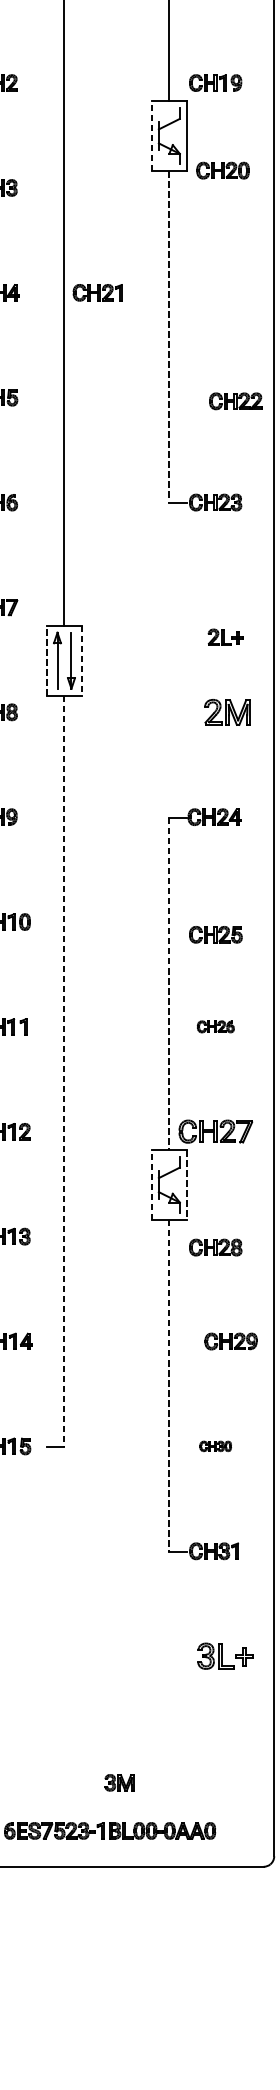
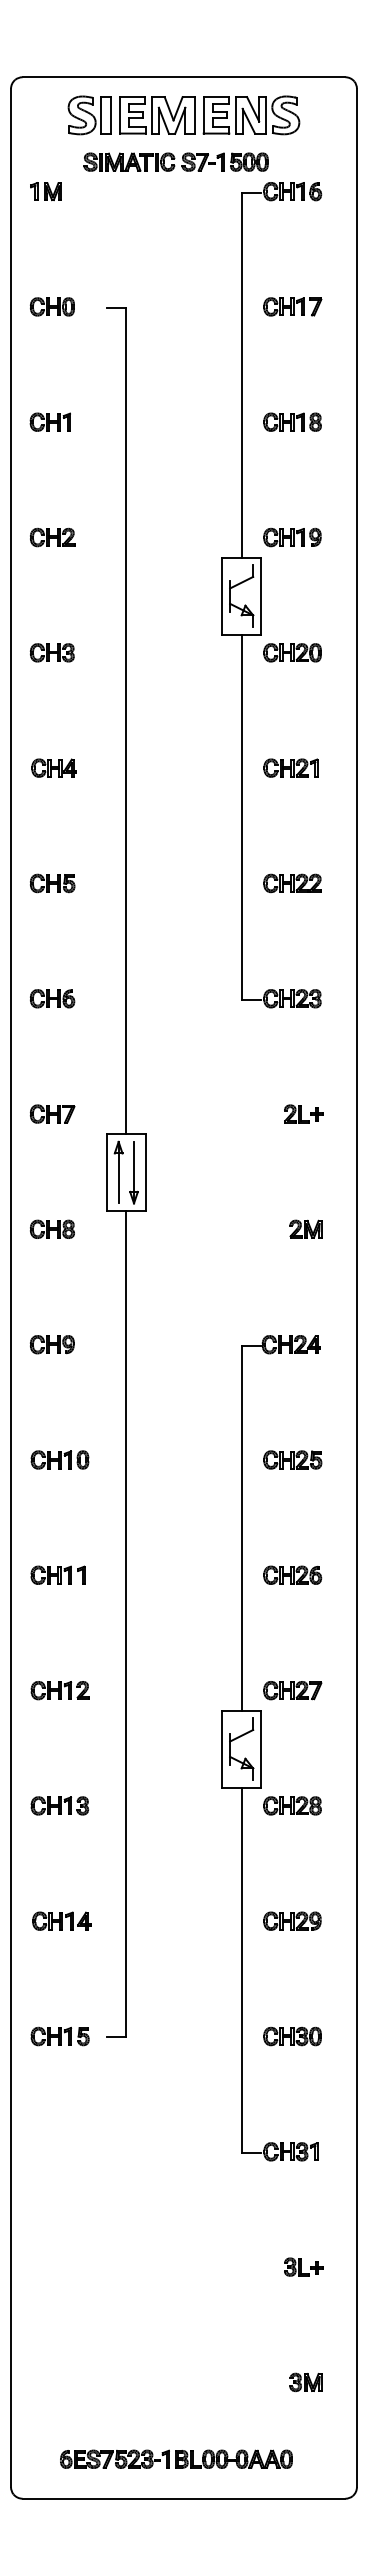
line: (151, 135) -> (222, 595), dashed -> solid
part: (222, 170) -> (292, 652), moved
part: (97, 292) -> (290, 767), moved
line: (169, 337) -> (241, 817), dashed -> solid
part: (235, 401) -> (292, 883), moved
part: (225, 636) -> (303, 1113), moved
line: (47, 660) -> (107, 1172), dashed -> solid
line: (81, 661) -> (145, 1173), dashed -> solid
part: (227, 711) -> (305, 1228), size x0.62
part: (215, 934) -> (292, 1459), moved
line: (169, 984) -> (241, 1528), dashed -> solid
part: (215, 1026) -> (292, 1574), size x1.43
line: (64, 1071) -> (126, 1624), dashed -> solid
part: (215, 1131) -> (292, 1690), size x0.71
line: (151, 1184) -> (222, 1748), dashed -> solid
line: (186, 1185) -> (260, 1749), dashed -> solid
part: (215, 1247) -> (292, 1805), moved
part: (231, 1340) -> (292, 1920), moved
line: (169, 1386) -> (241, 1970), dashed -> solid
part: (215, 1446) -> (292, 2036), size x1.67
part: (225, 1655) -> (303, 2266), size x0.62
part: (119, 1782) -> (305, 2382), moved

